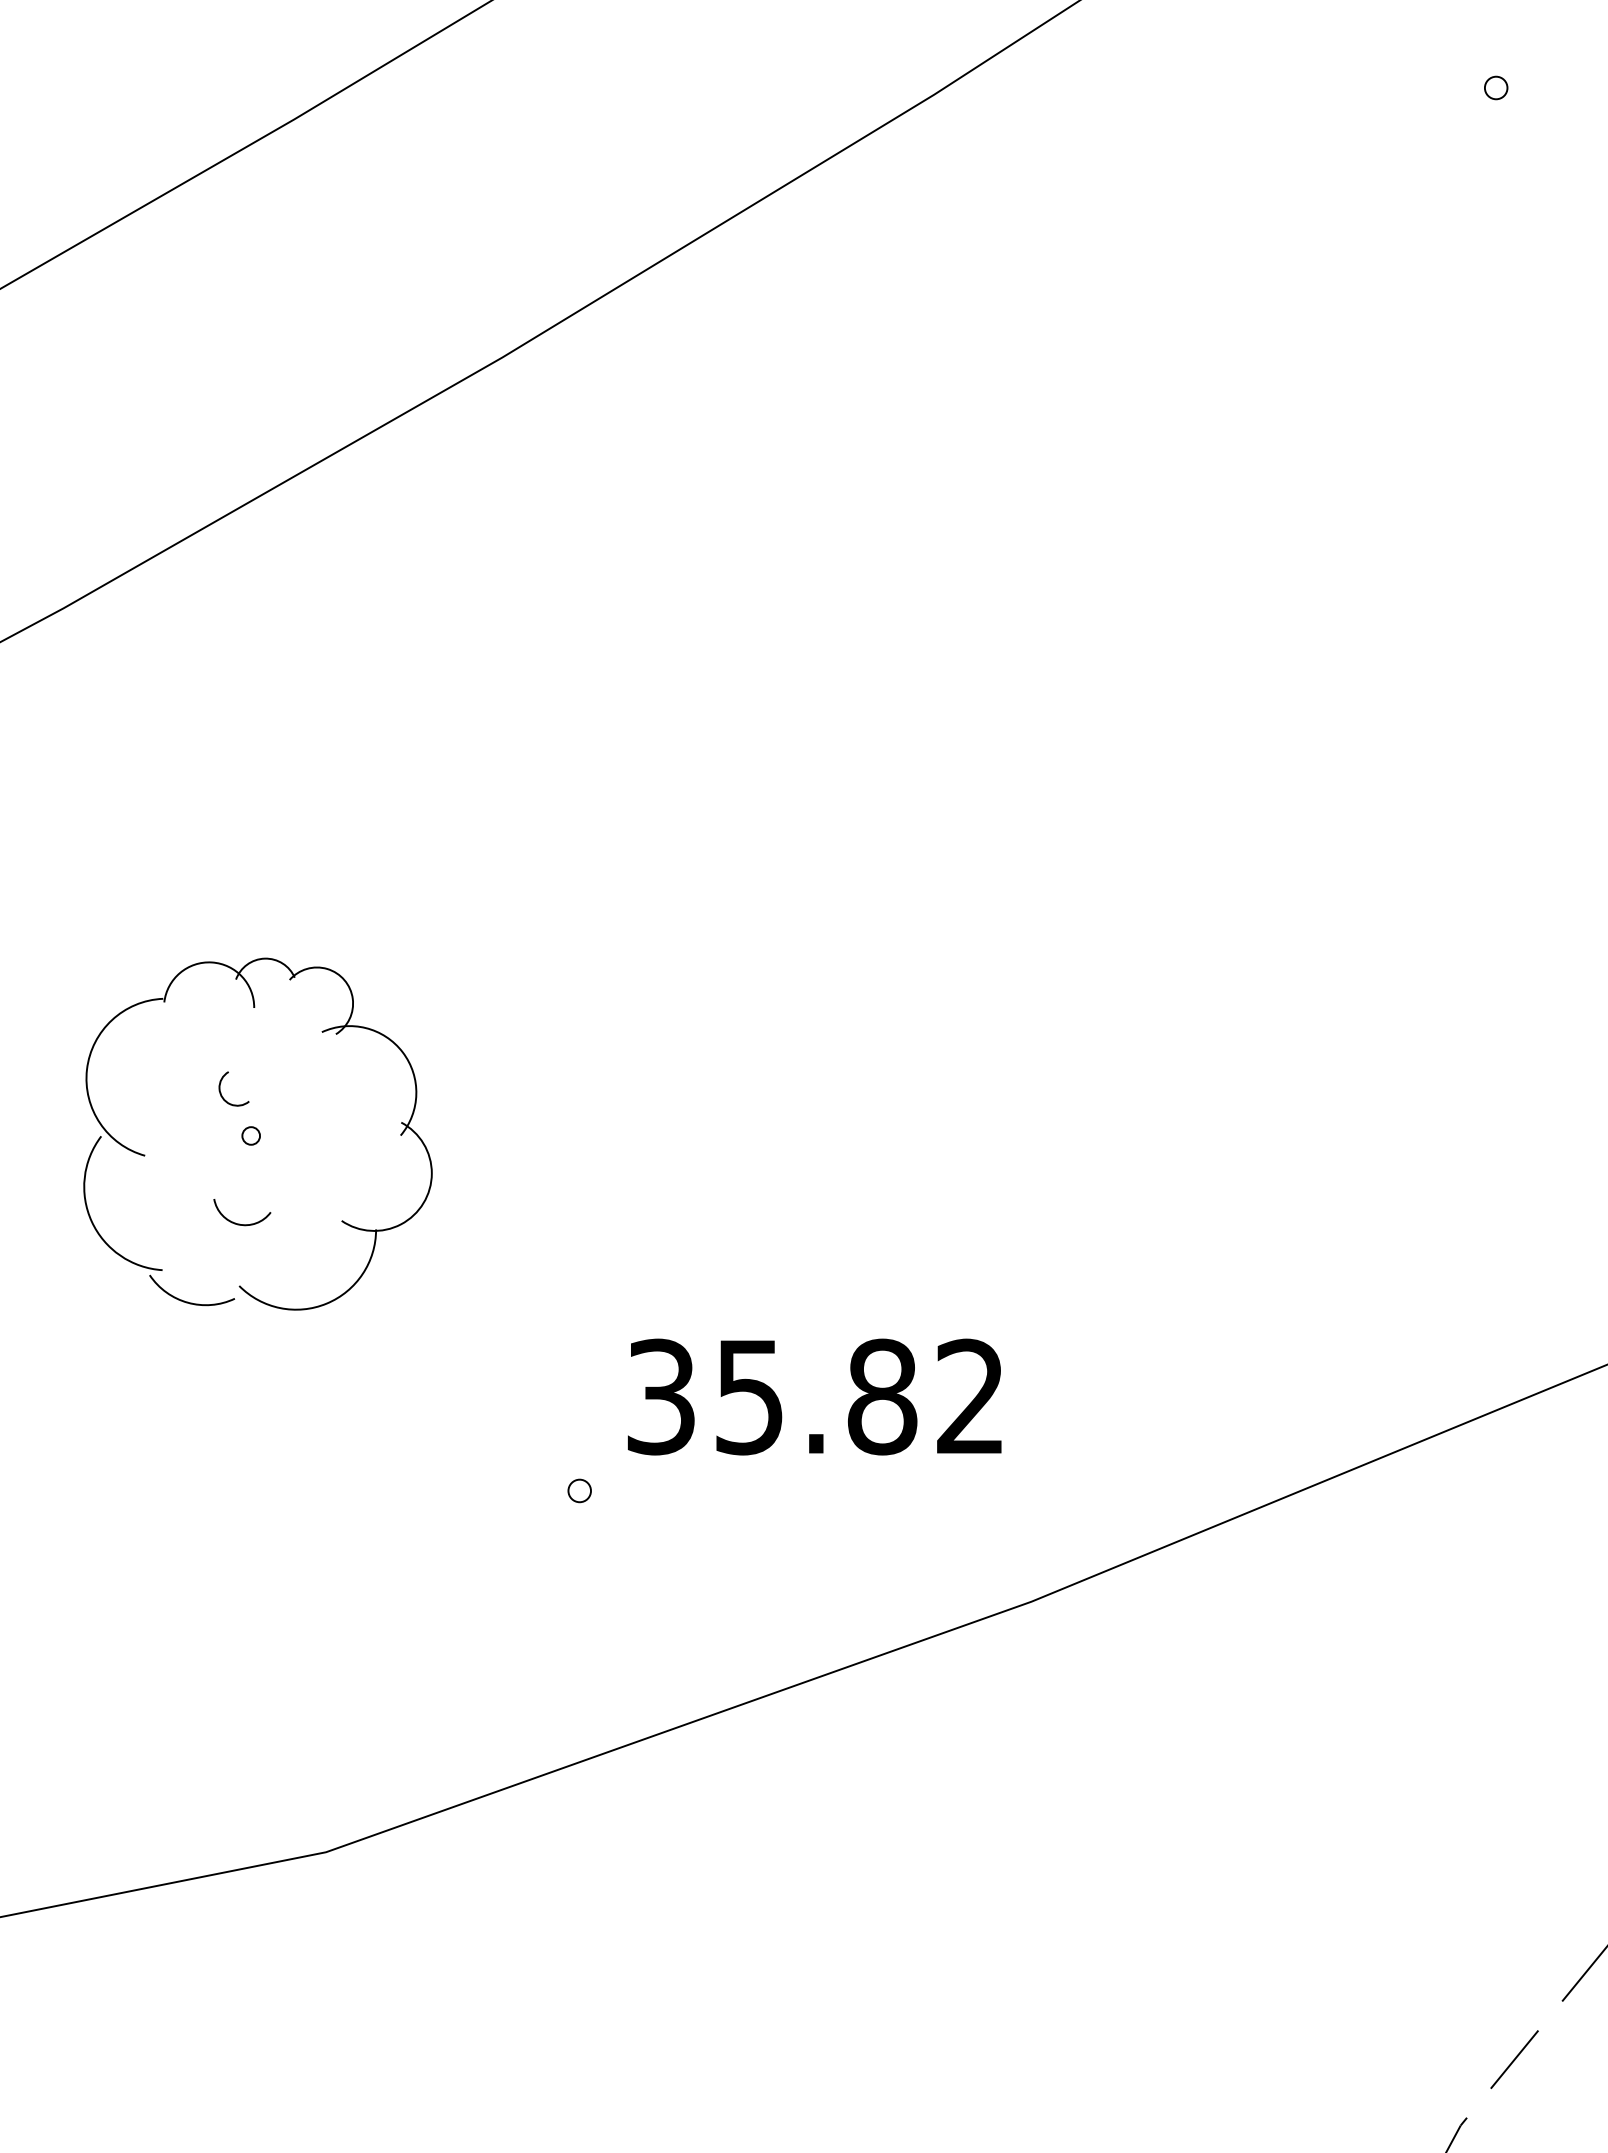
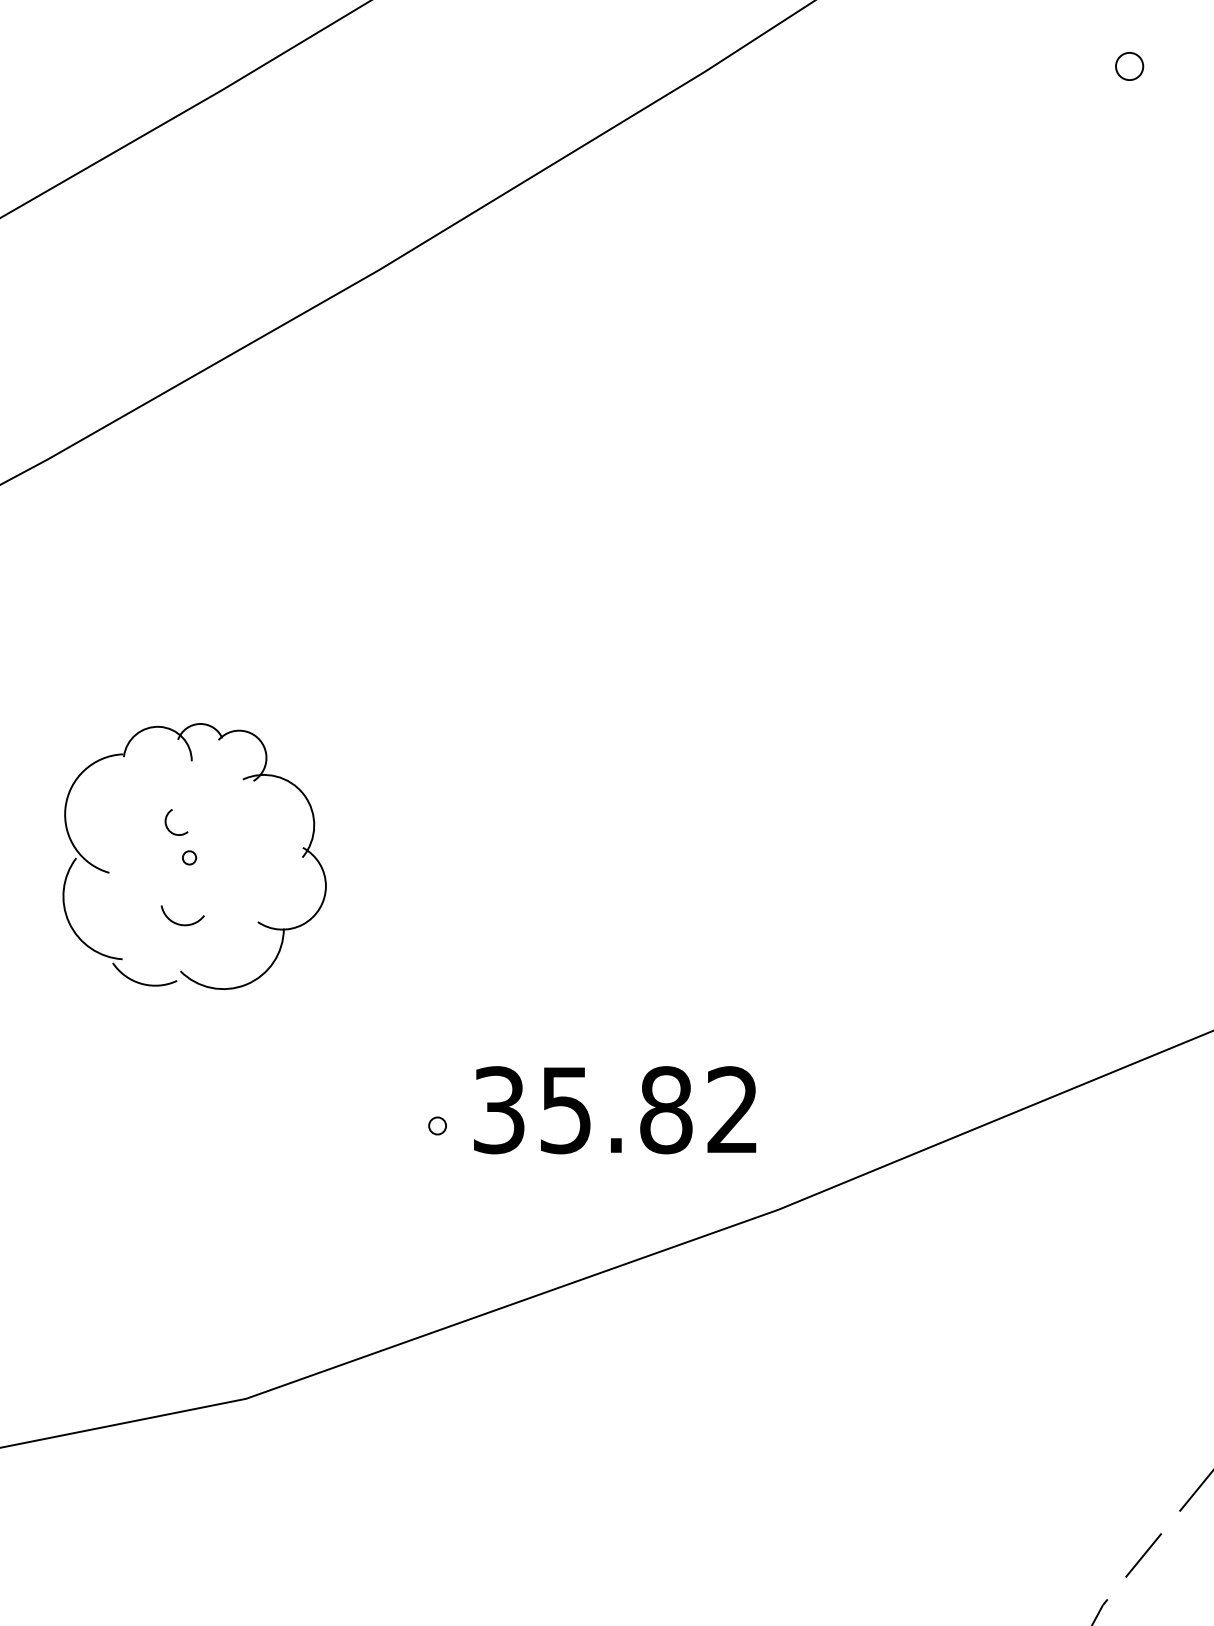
part: (1496, 87) -> (1129, 66), size x1.6
text: (814, 1396) -> (614, 1109), moved

